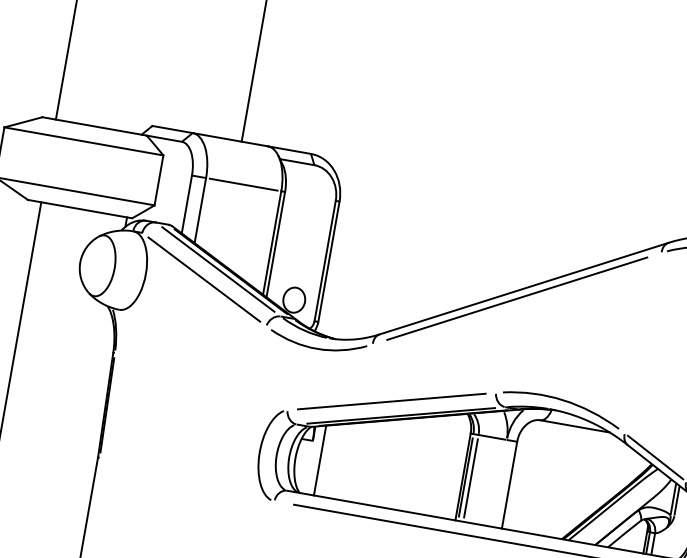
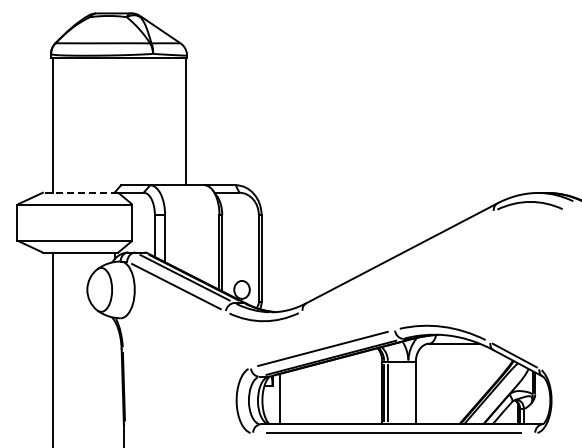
line: (94, 126) -> (80, 192), solid -> dashed
line: (242, 184) -> (191, 215), removed
line: (517, 299) -> (398, 261), removed

